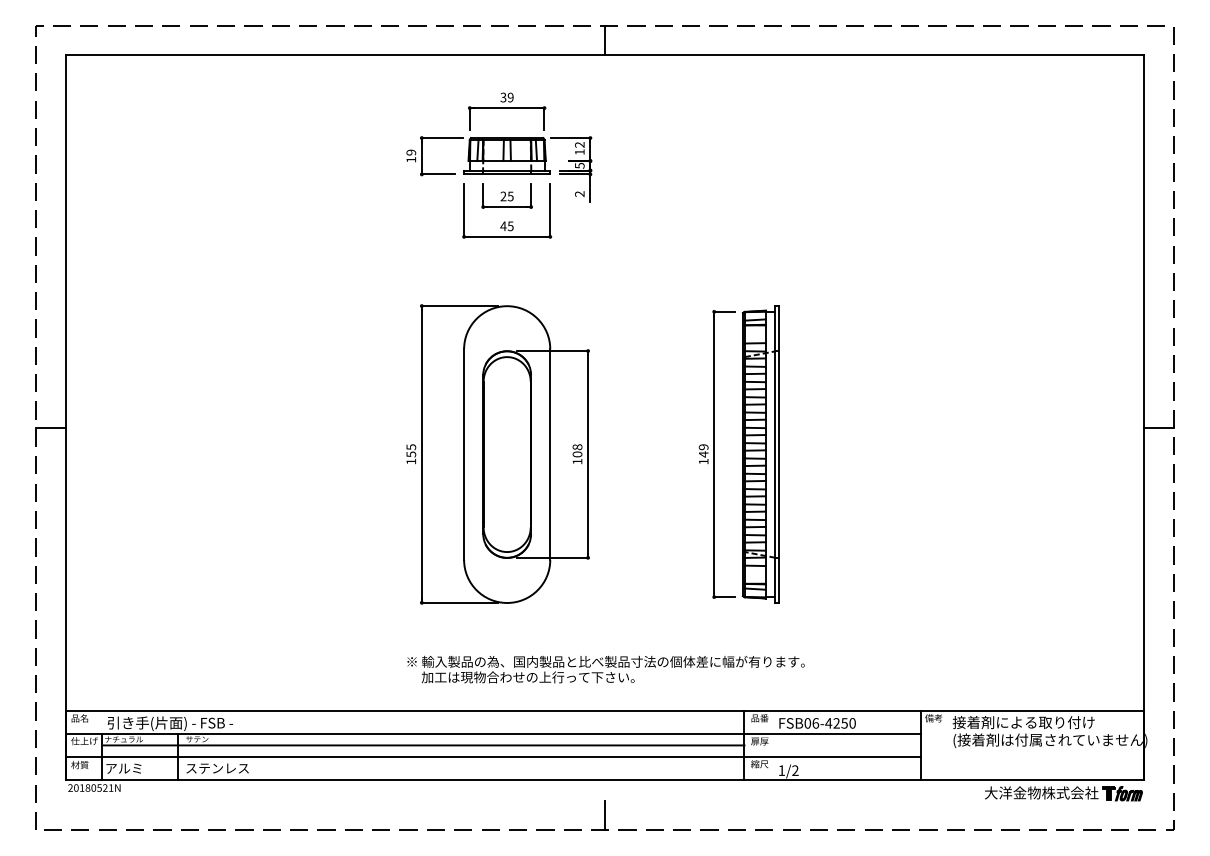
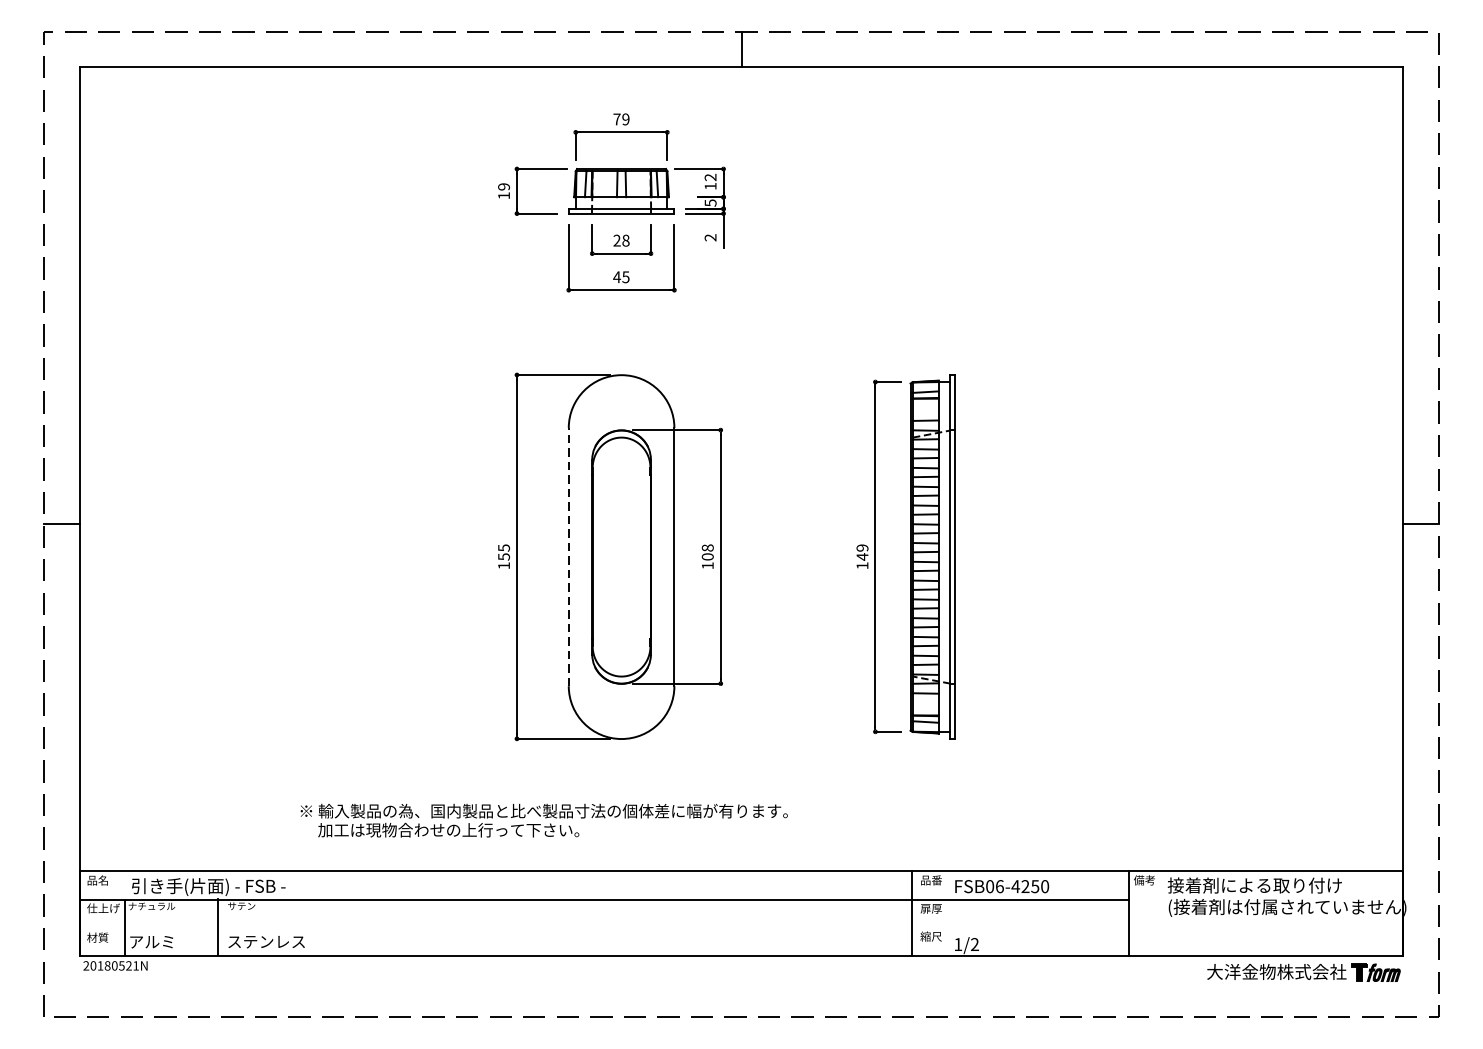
text: (503, 97) -> (617, 119), 39 -> 79
text: (510, 196) -> (625, 240), 25 -> 28
line: (464, 454) -> (569, 556), solid -> dashed
text: (605, 669) -> (543, 820), moved
line: (423, 745) -> (518, 913), removed
line: (492, 756) -> (603, 927), removed
line: (605, 815) -> (742, 999), removed

